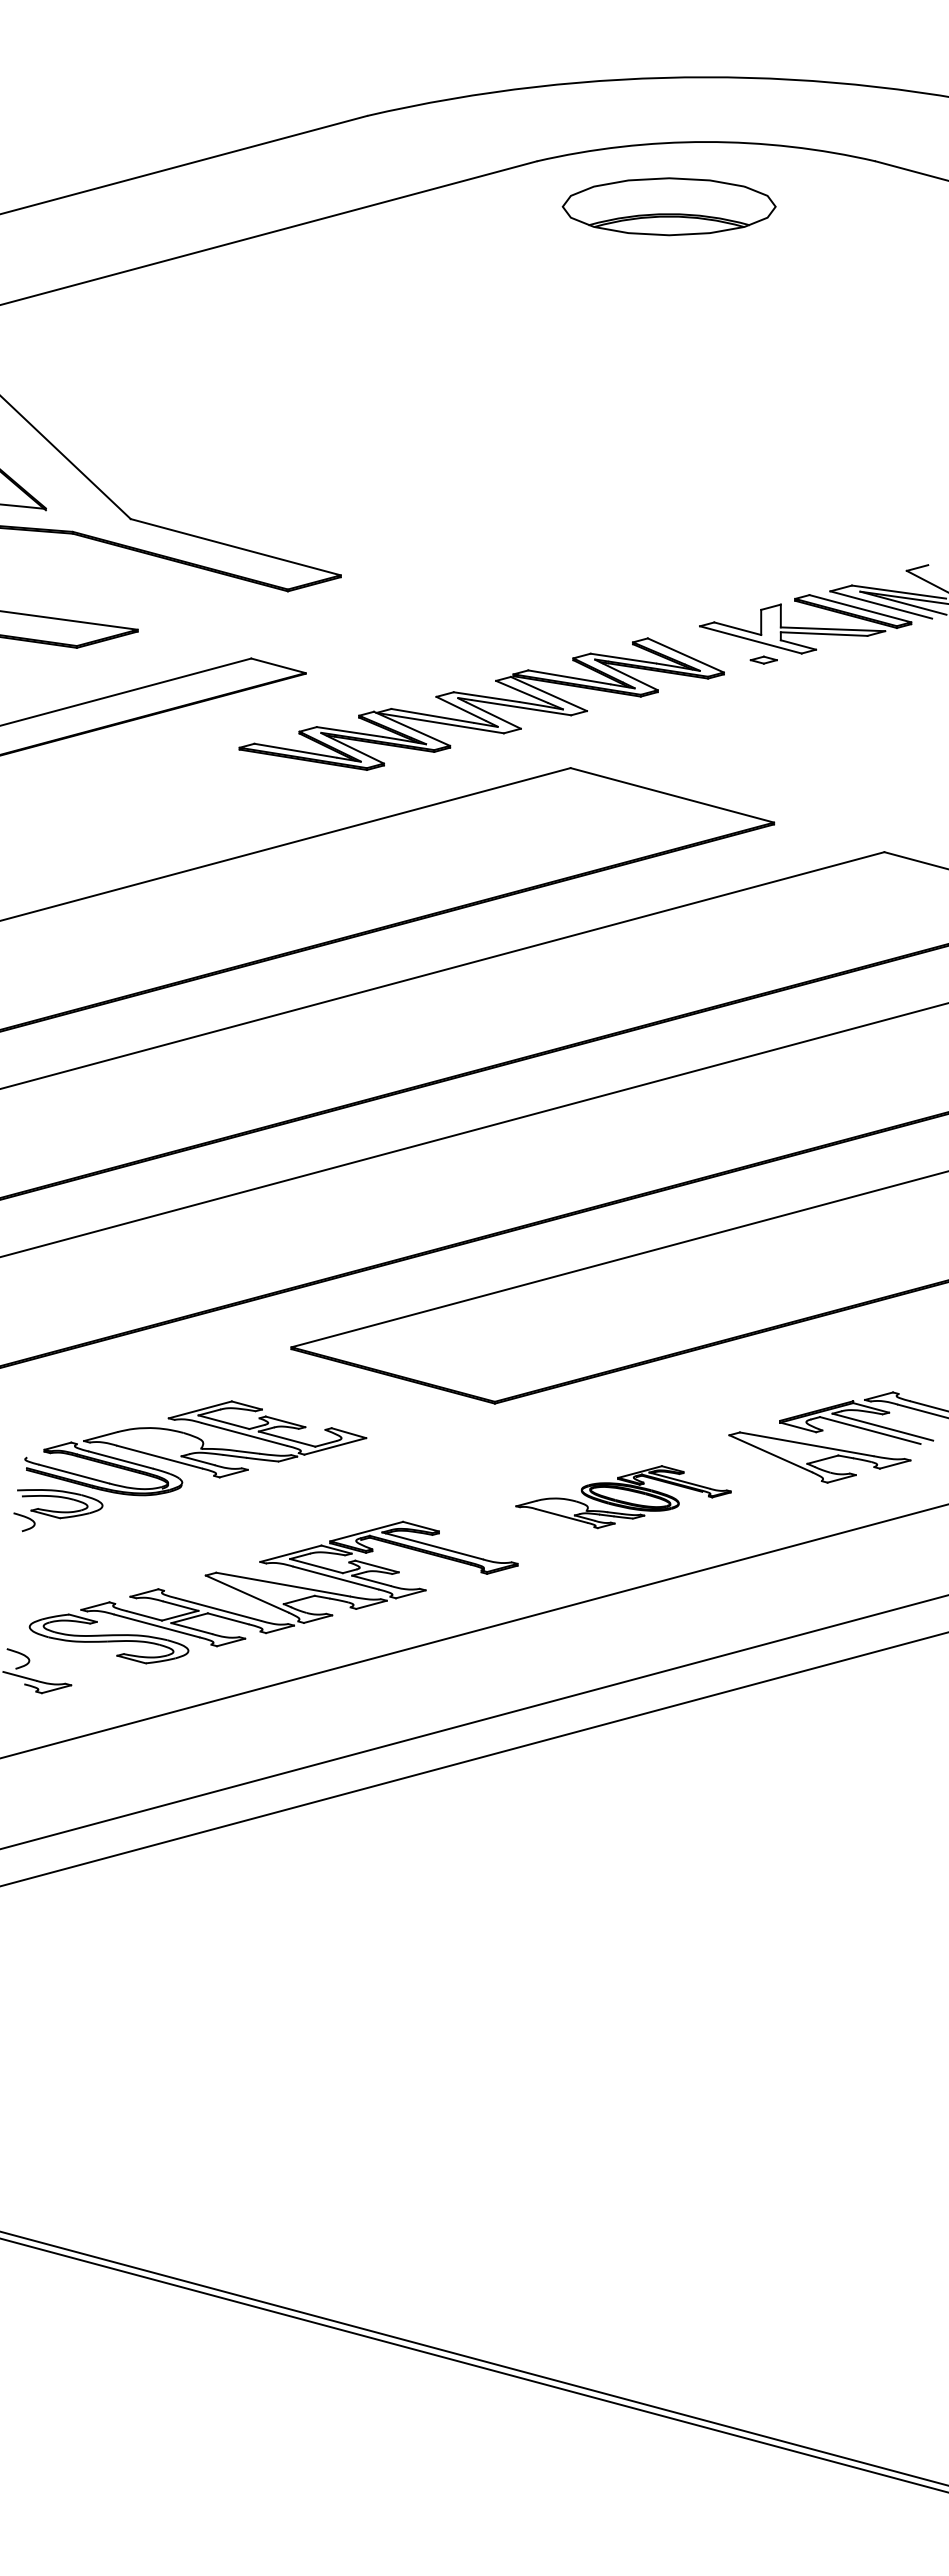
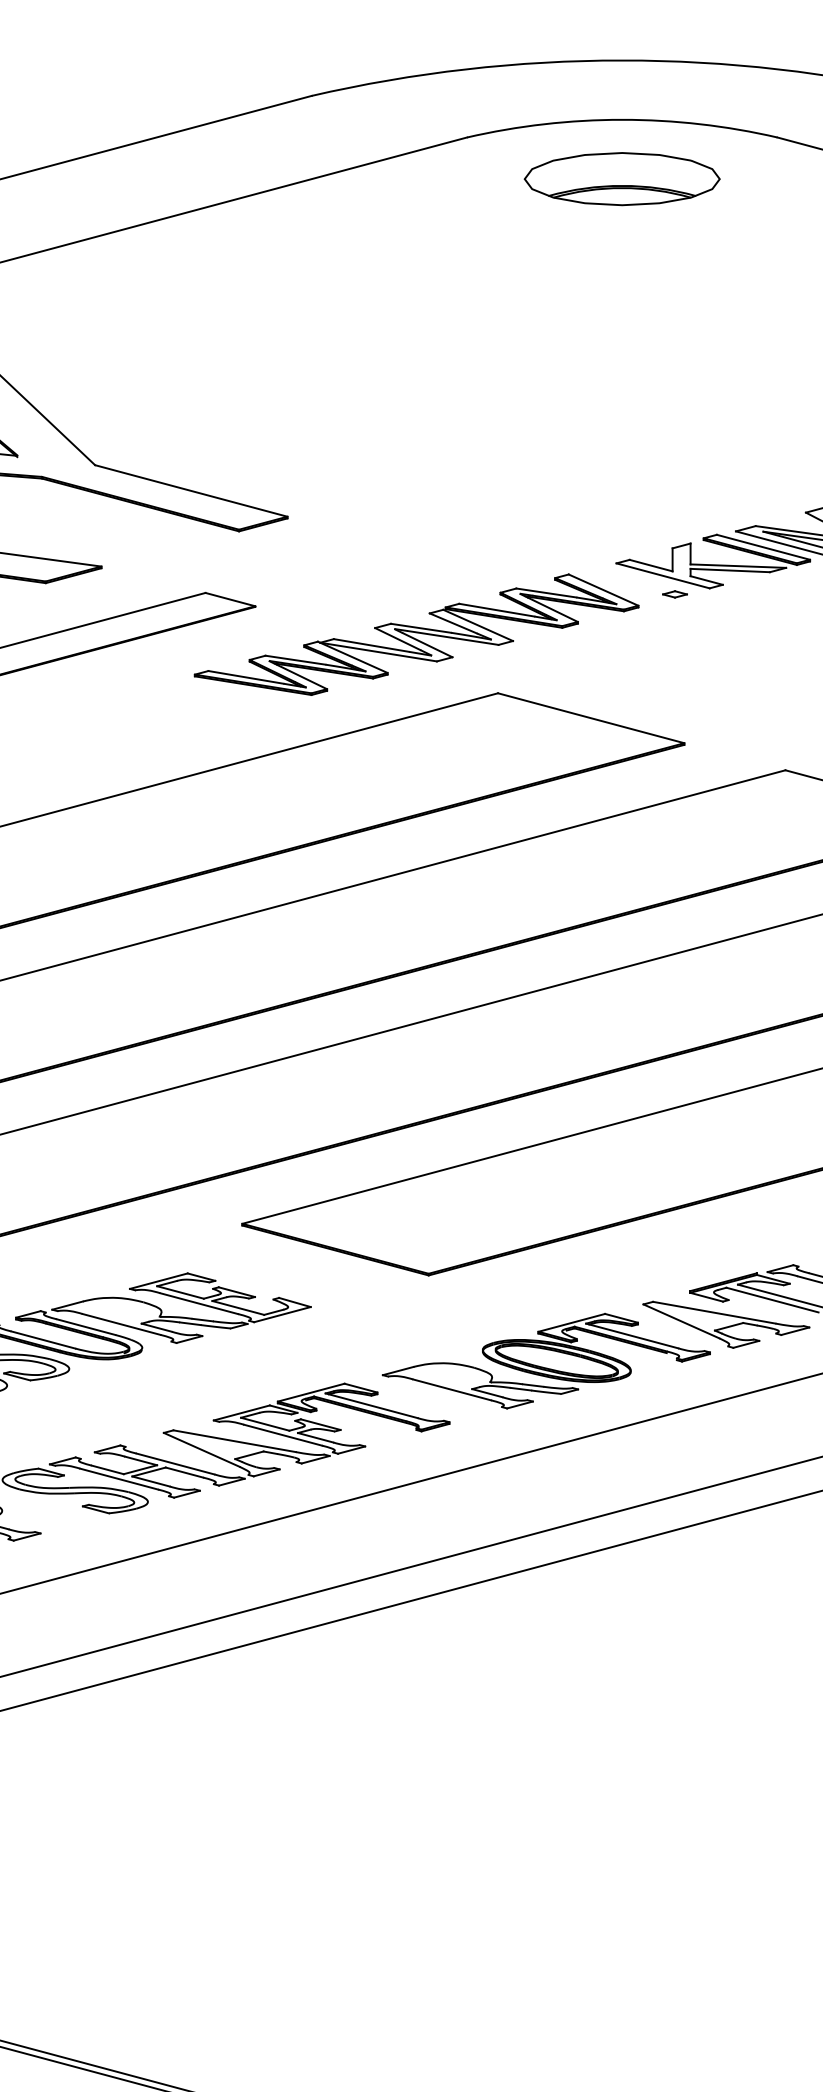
part: (668, 206) -> (621, 178), moved
part: (623, 1496) -> (546, 1360), size x1.67

